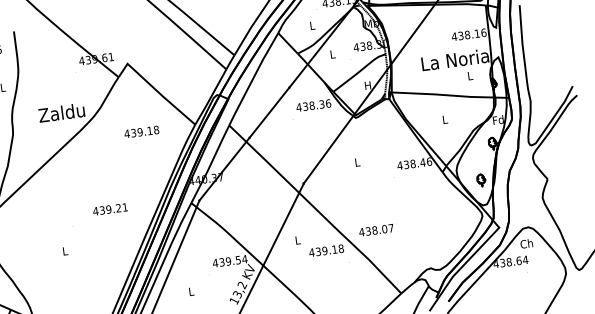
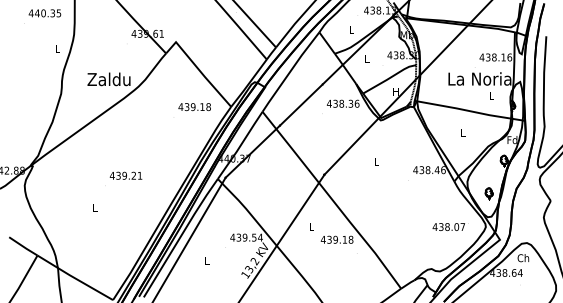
text: (141, 132) -> (194, 107), moved
text: (109, 209) -> (125, 175), moved
text: (378, 229) -> (450, 226), moved

